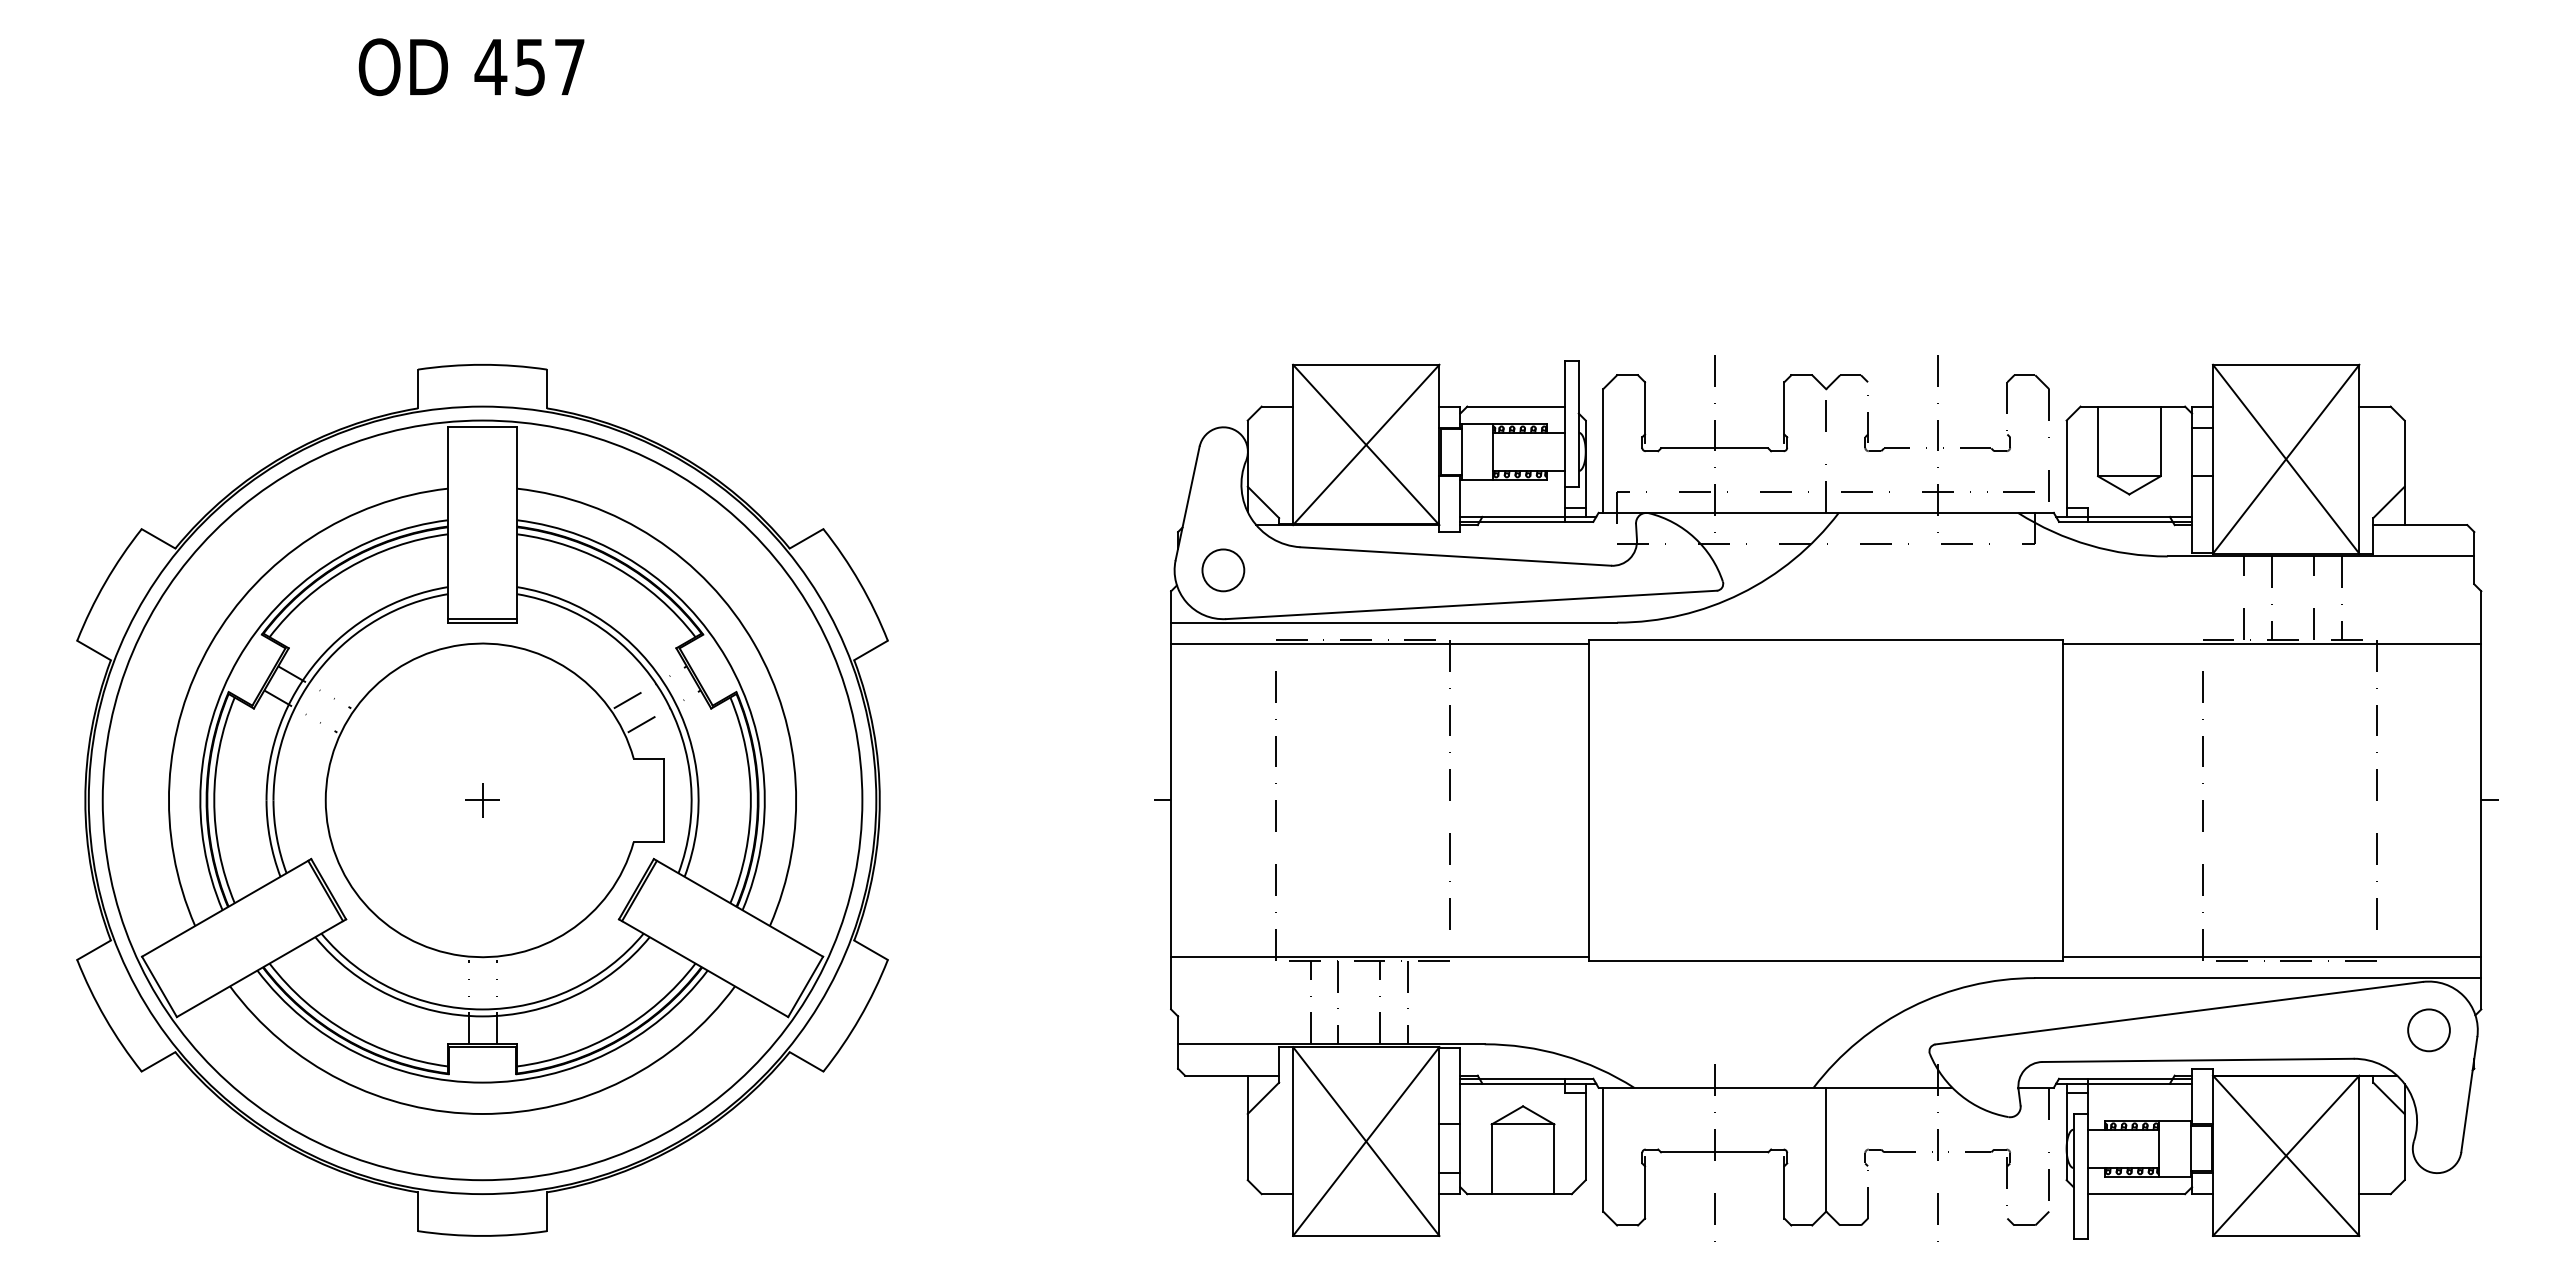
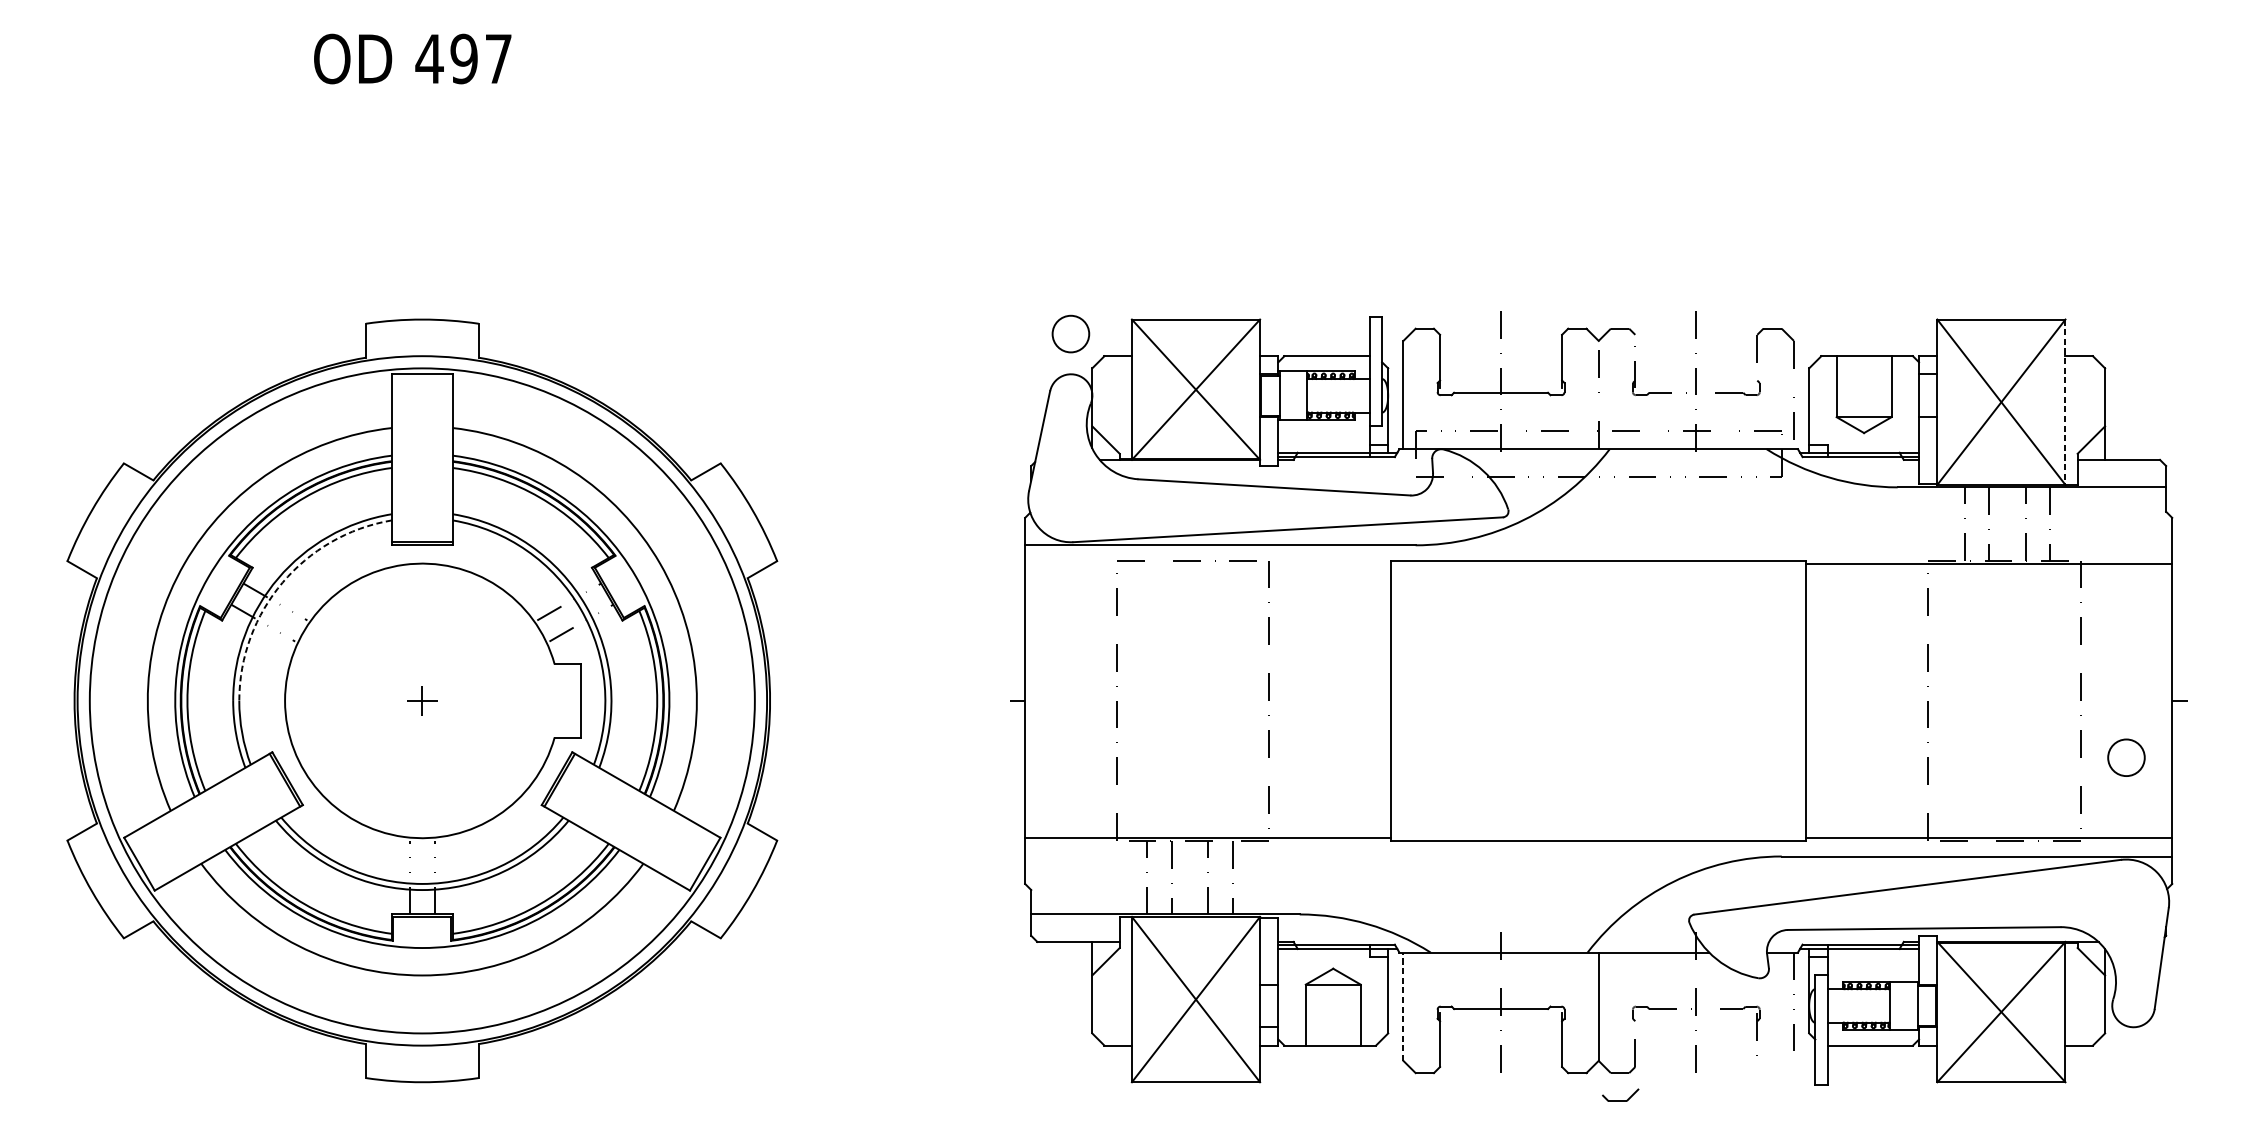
text: (529, 66) -> (463, 58), 457 -> 497
line: (2359, 459) -> (2065, 402), solid -> dashed
circle: (1223, 570) -> (1071, 334), moved
line: (1380, 643) -> (1208, 563), removed
arc: (322, 665) -> (282, 582), solid -> dashed
circle: (2428, 1030) -> (2126, 757), moved
line: (1603, 1149) -> (1403, 1006), solid -> dashed
part: (2028, 1218) -> (1620, 1094), moved

